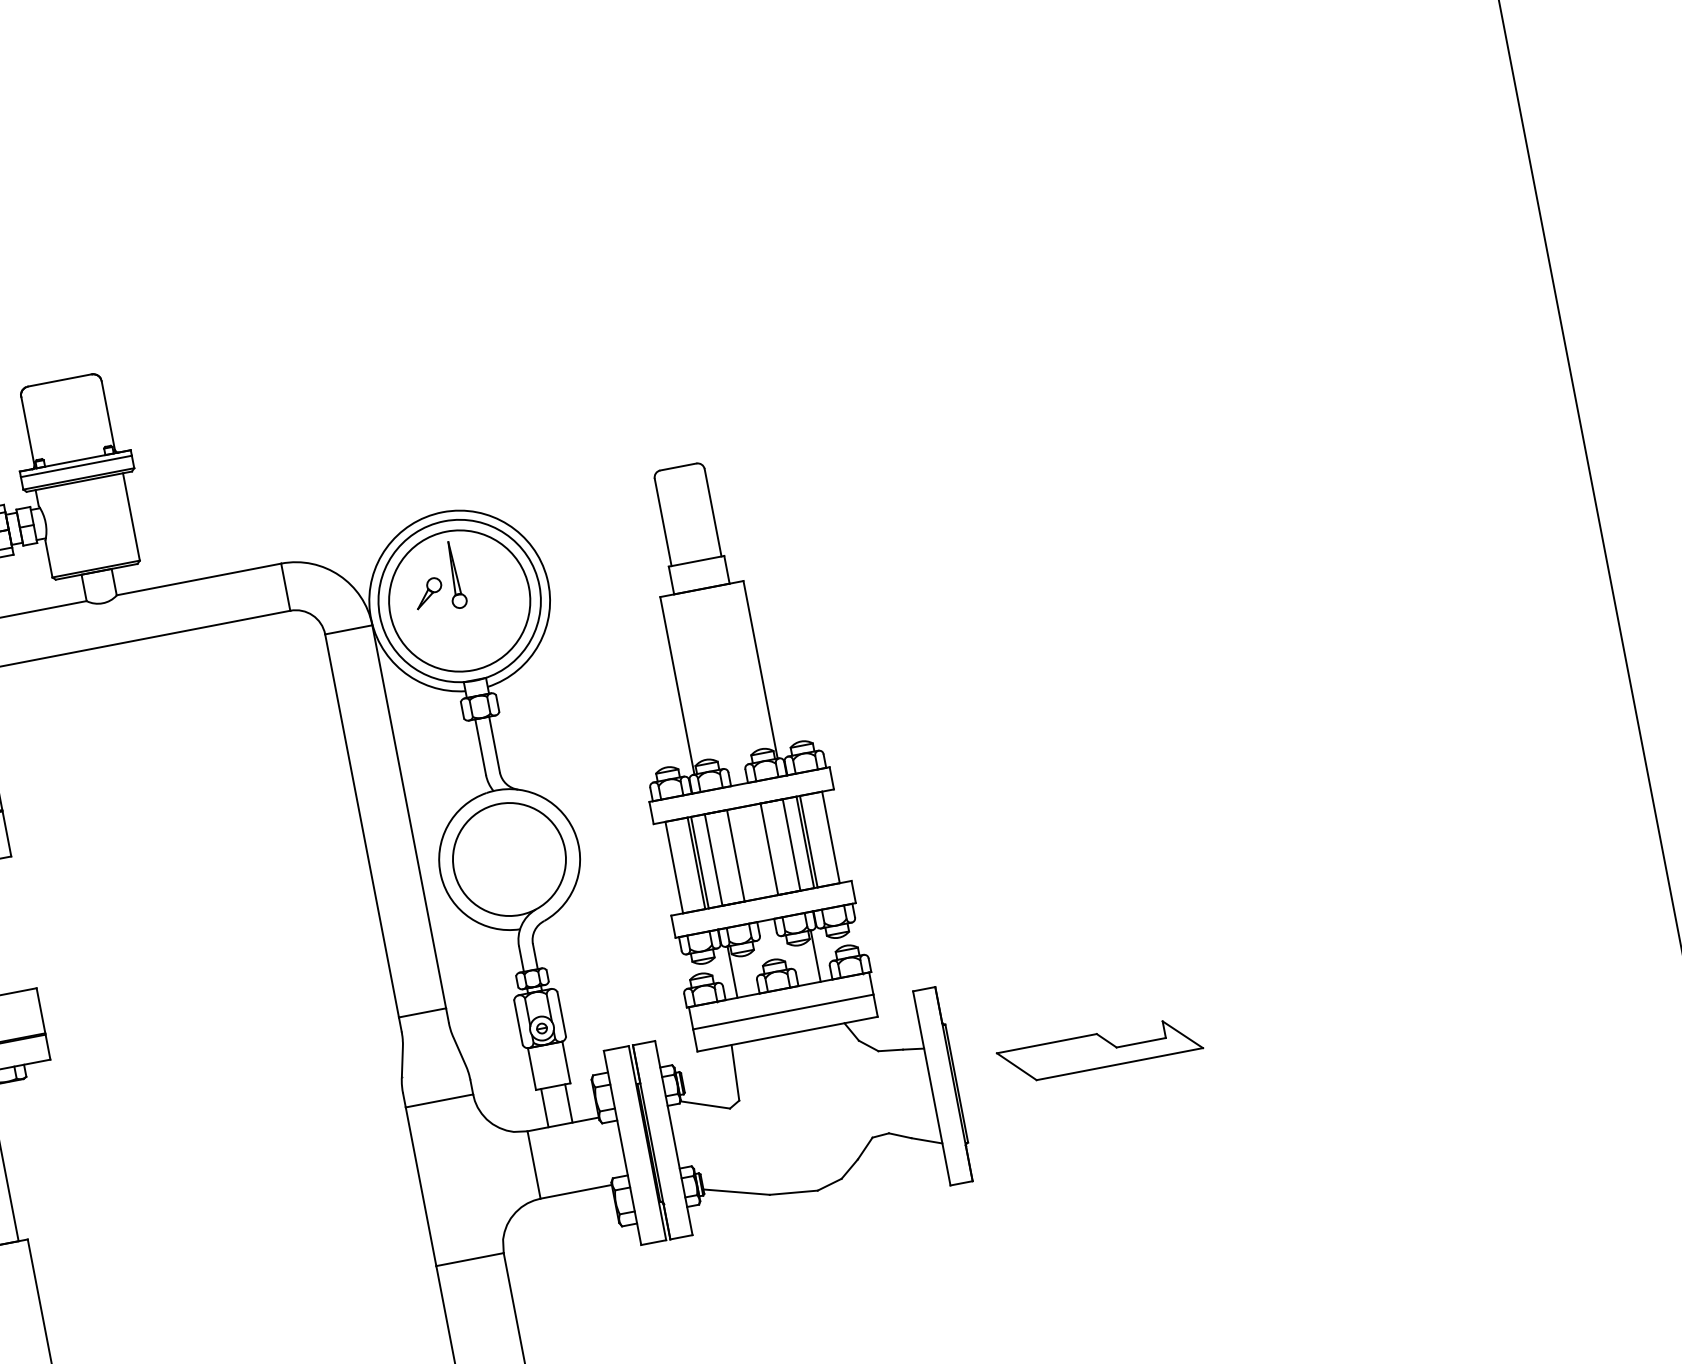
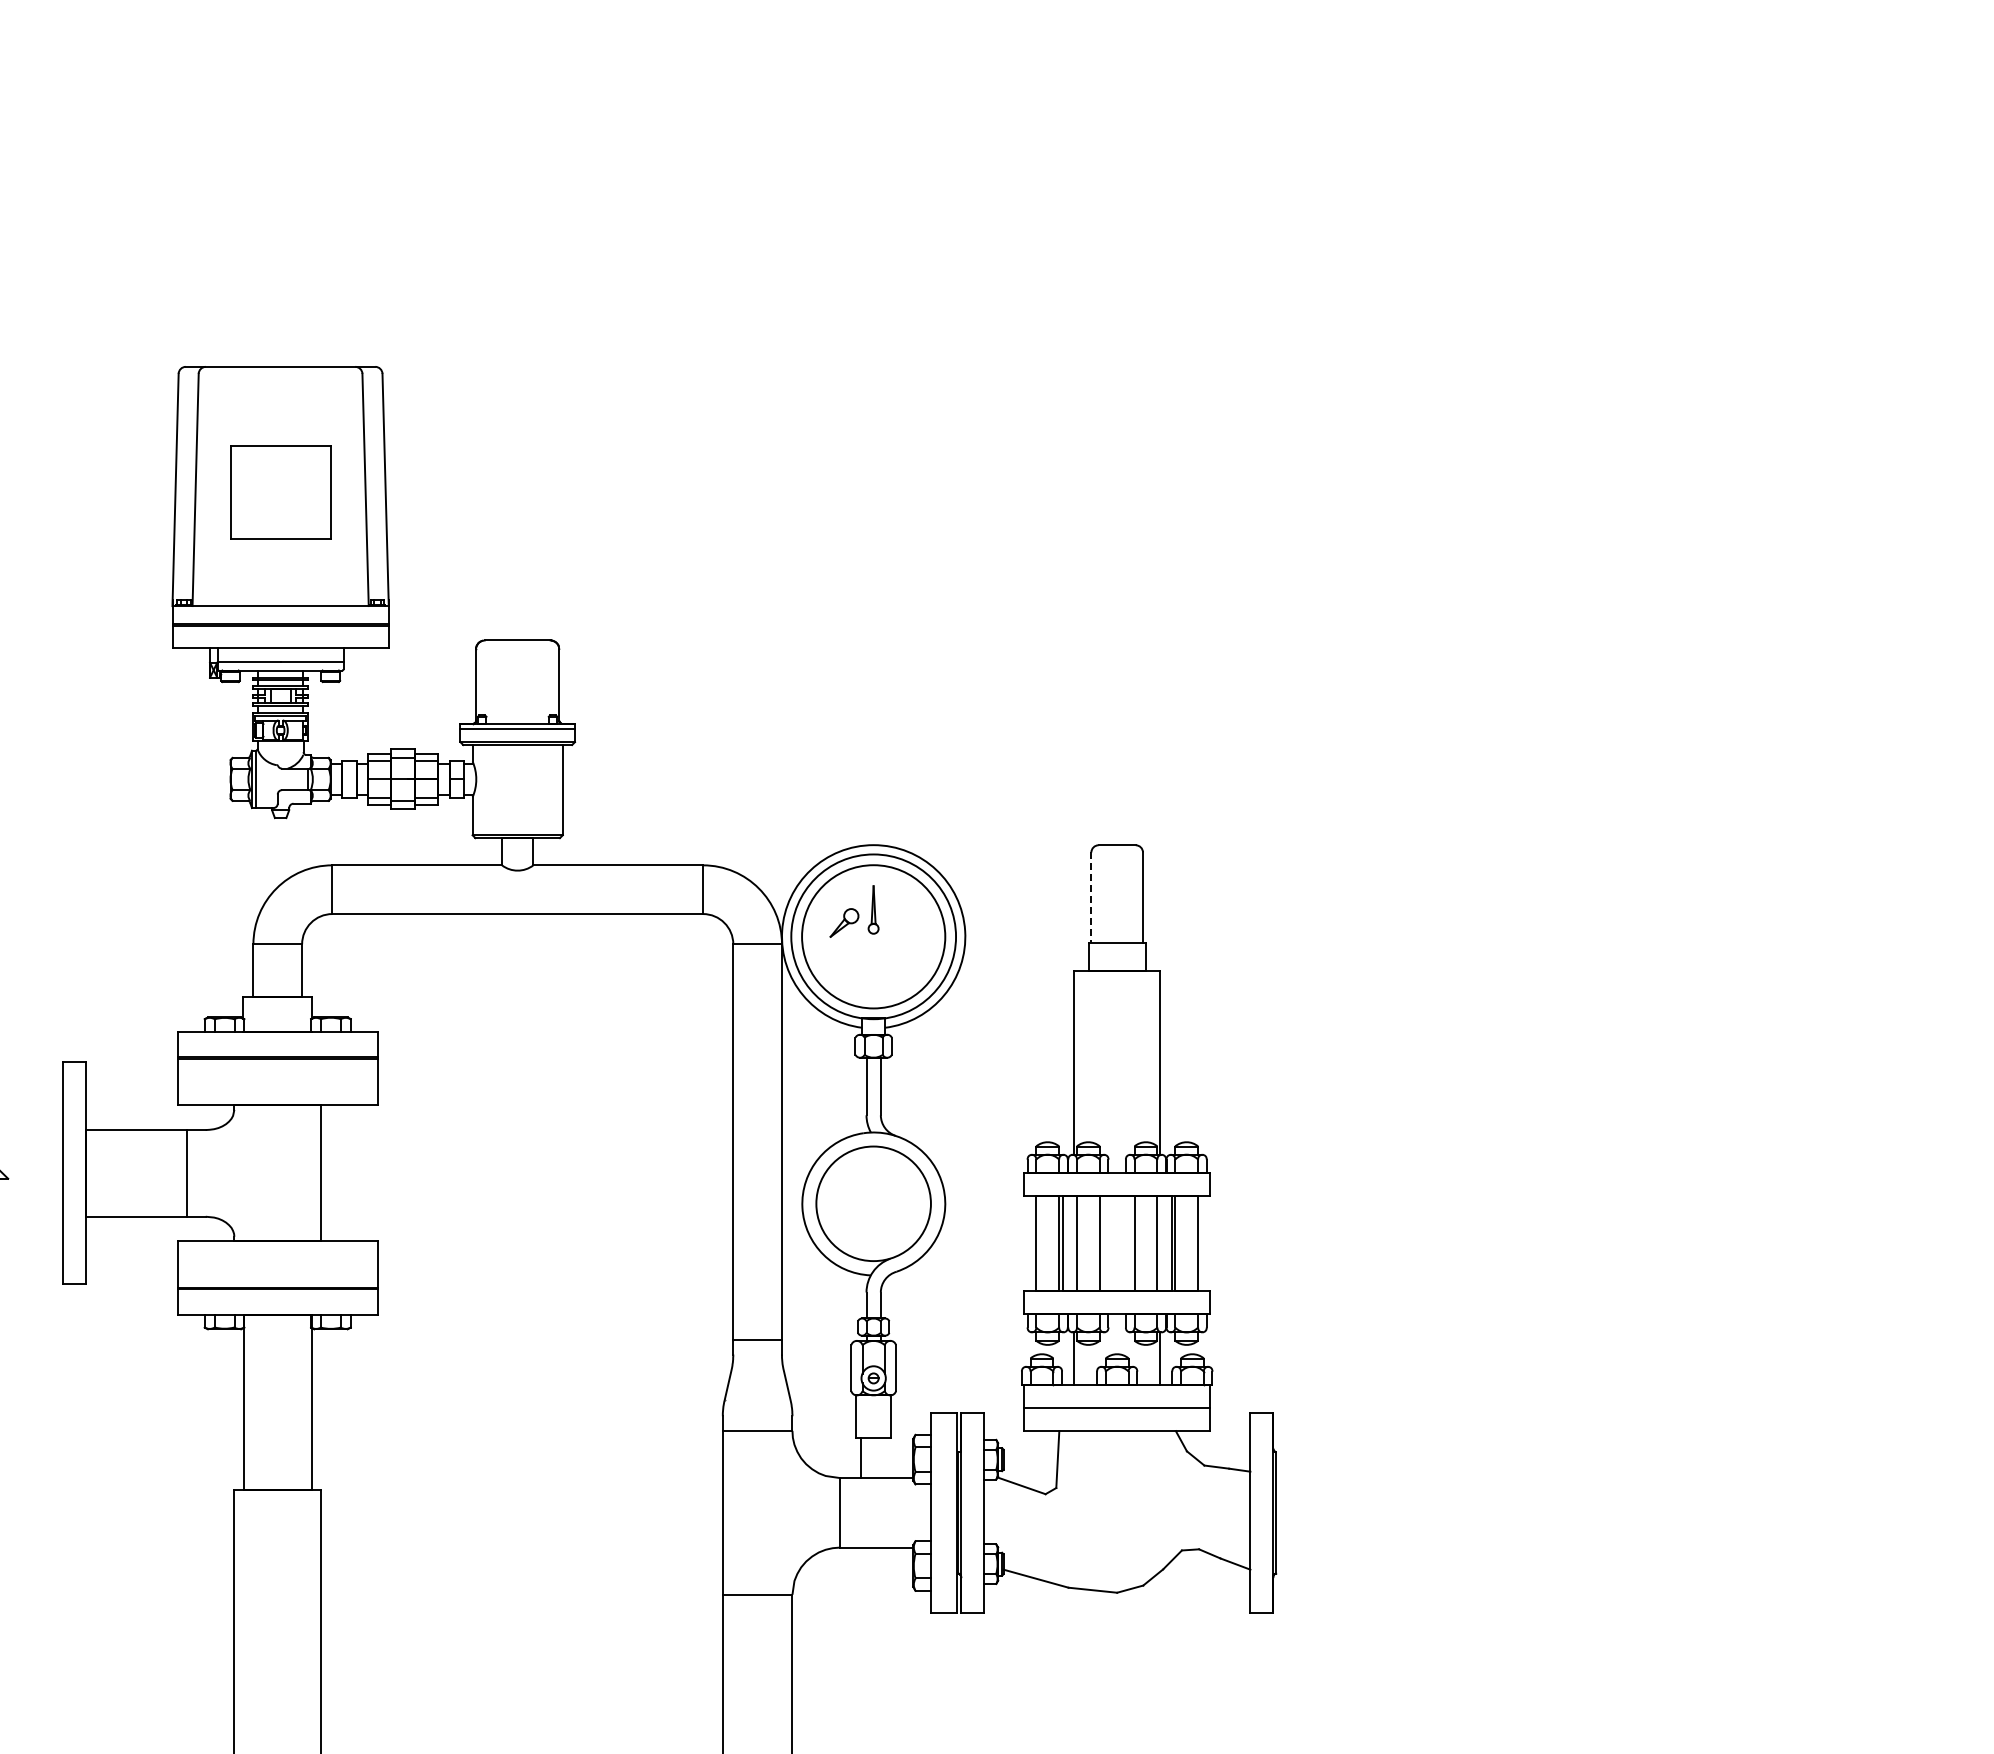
line: (663, 523) -> (1091, 898), solid -> dashed
part: (454, 574) -> (873, 909), size x0.7
part: (1100, 1050) -> (1425, 1507), removed
line: (568, 1103) -> (885, 1458), removed

